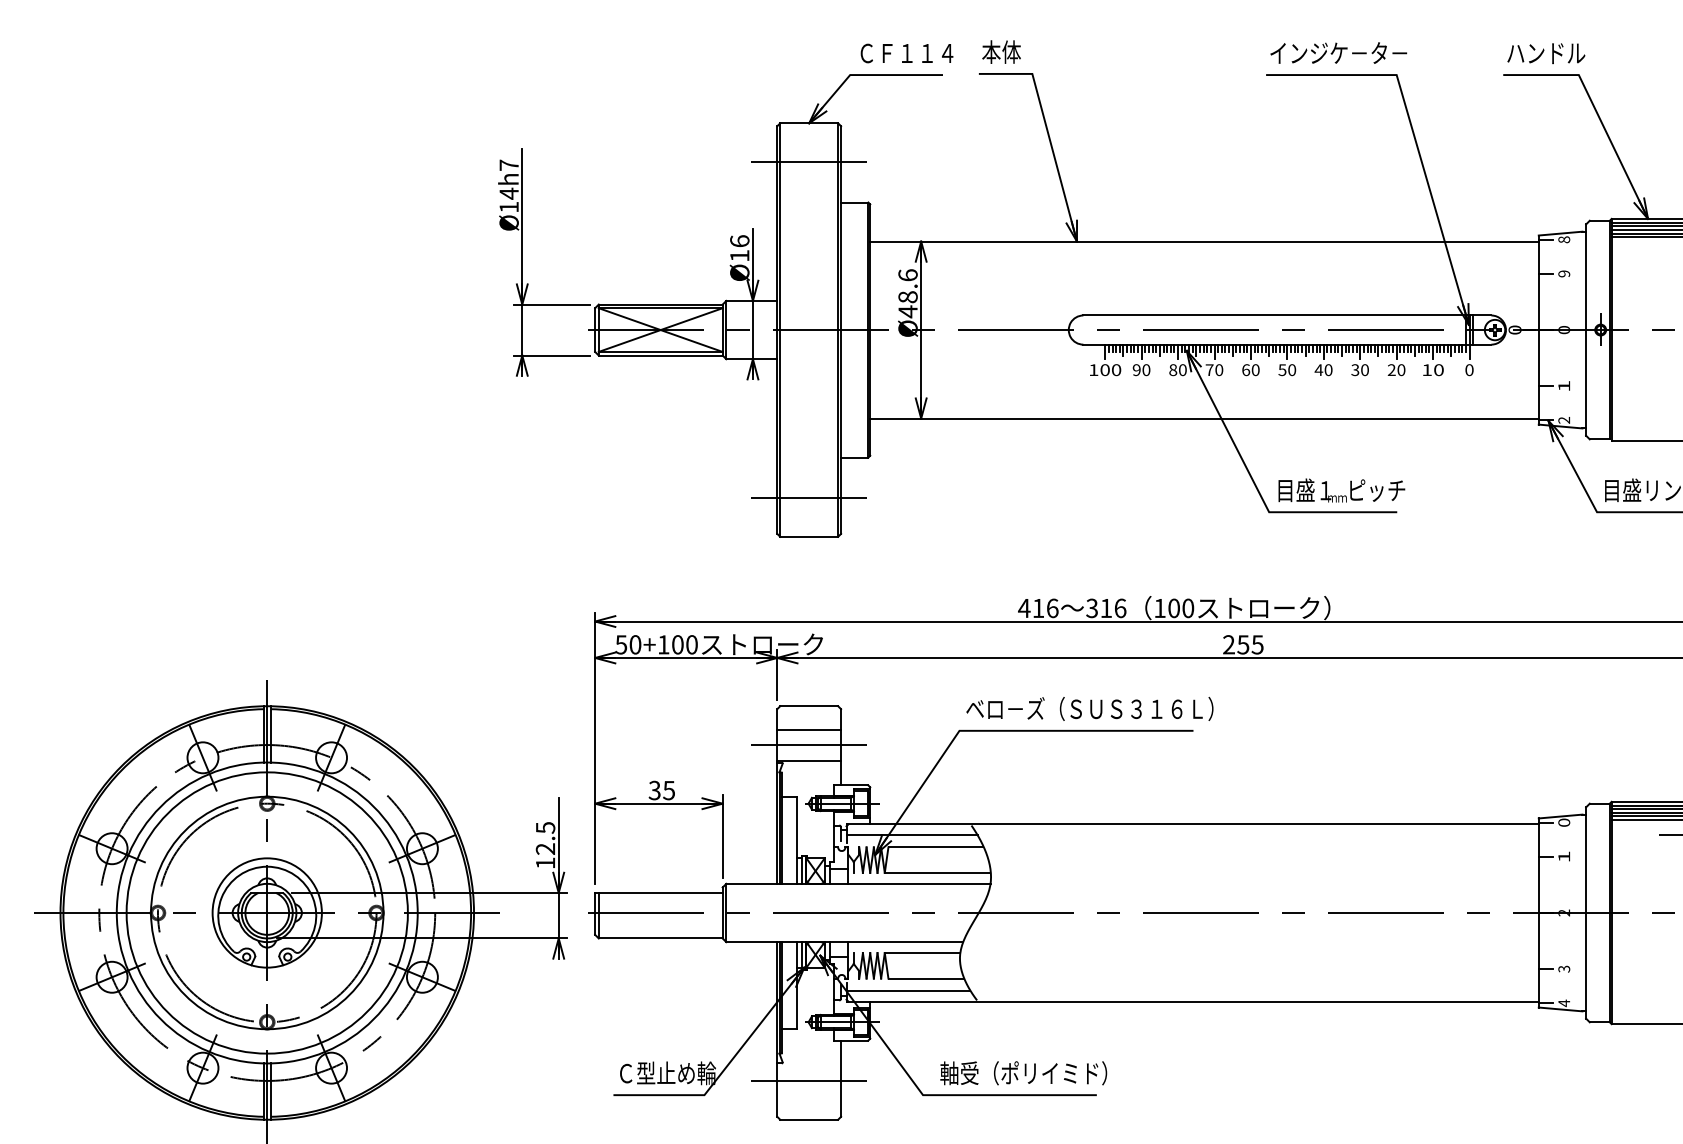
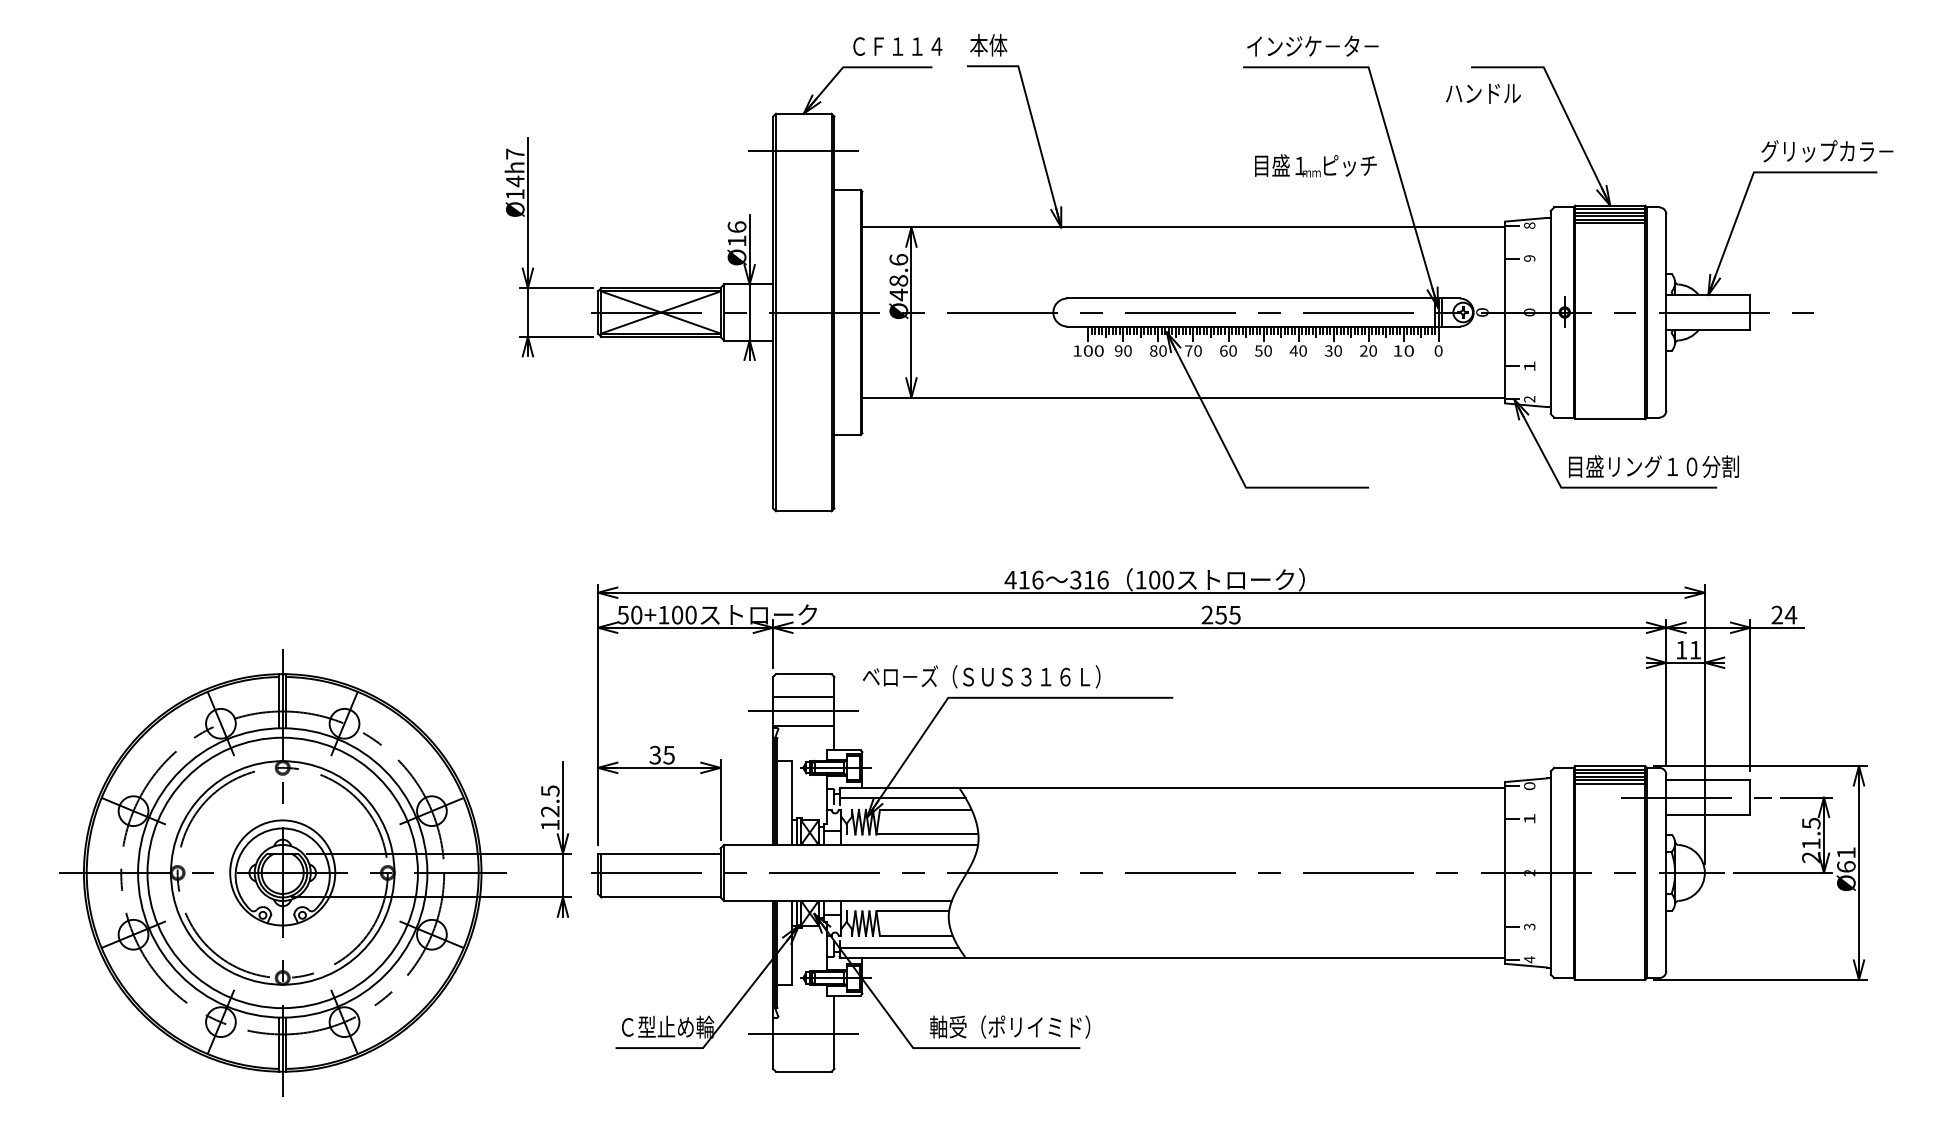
text: (1546, 53) -> (1483, 93), moved
text: (1341, 490) -> (1315, 165), moved
line: (808, 497) -> (803, 473), removed
text: (1089, 708) -> (981, 676), moved

